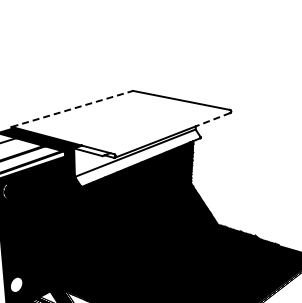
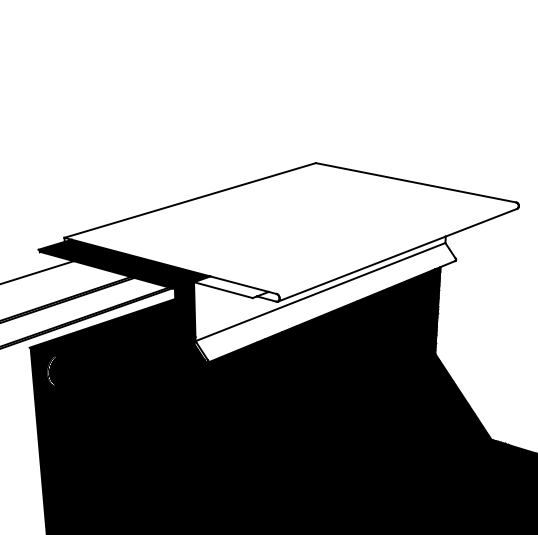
line: (72, 108) -> (190, 199), dashed -> solid
line: (212, 119) -> (480, 222), dashed -> solid

